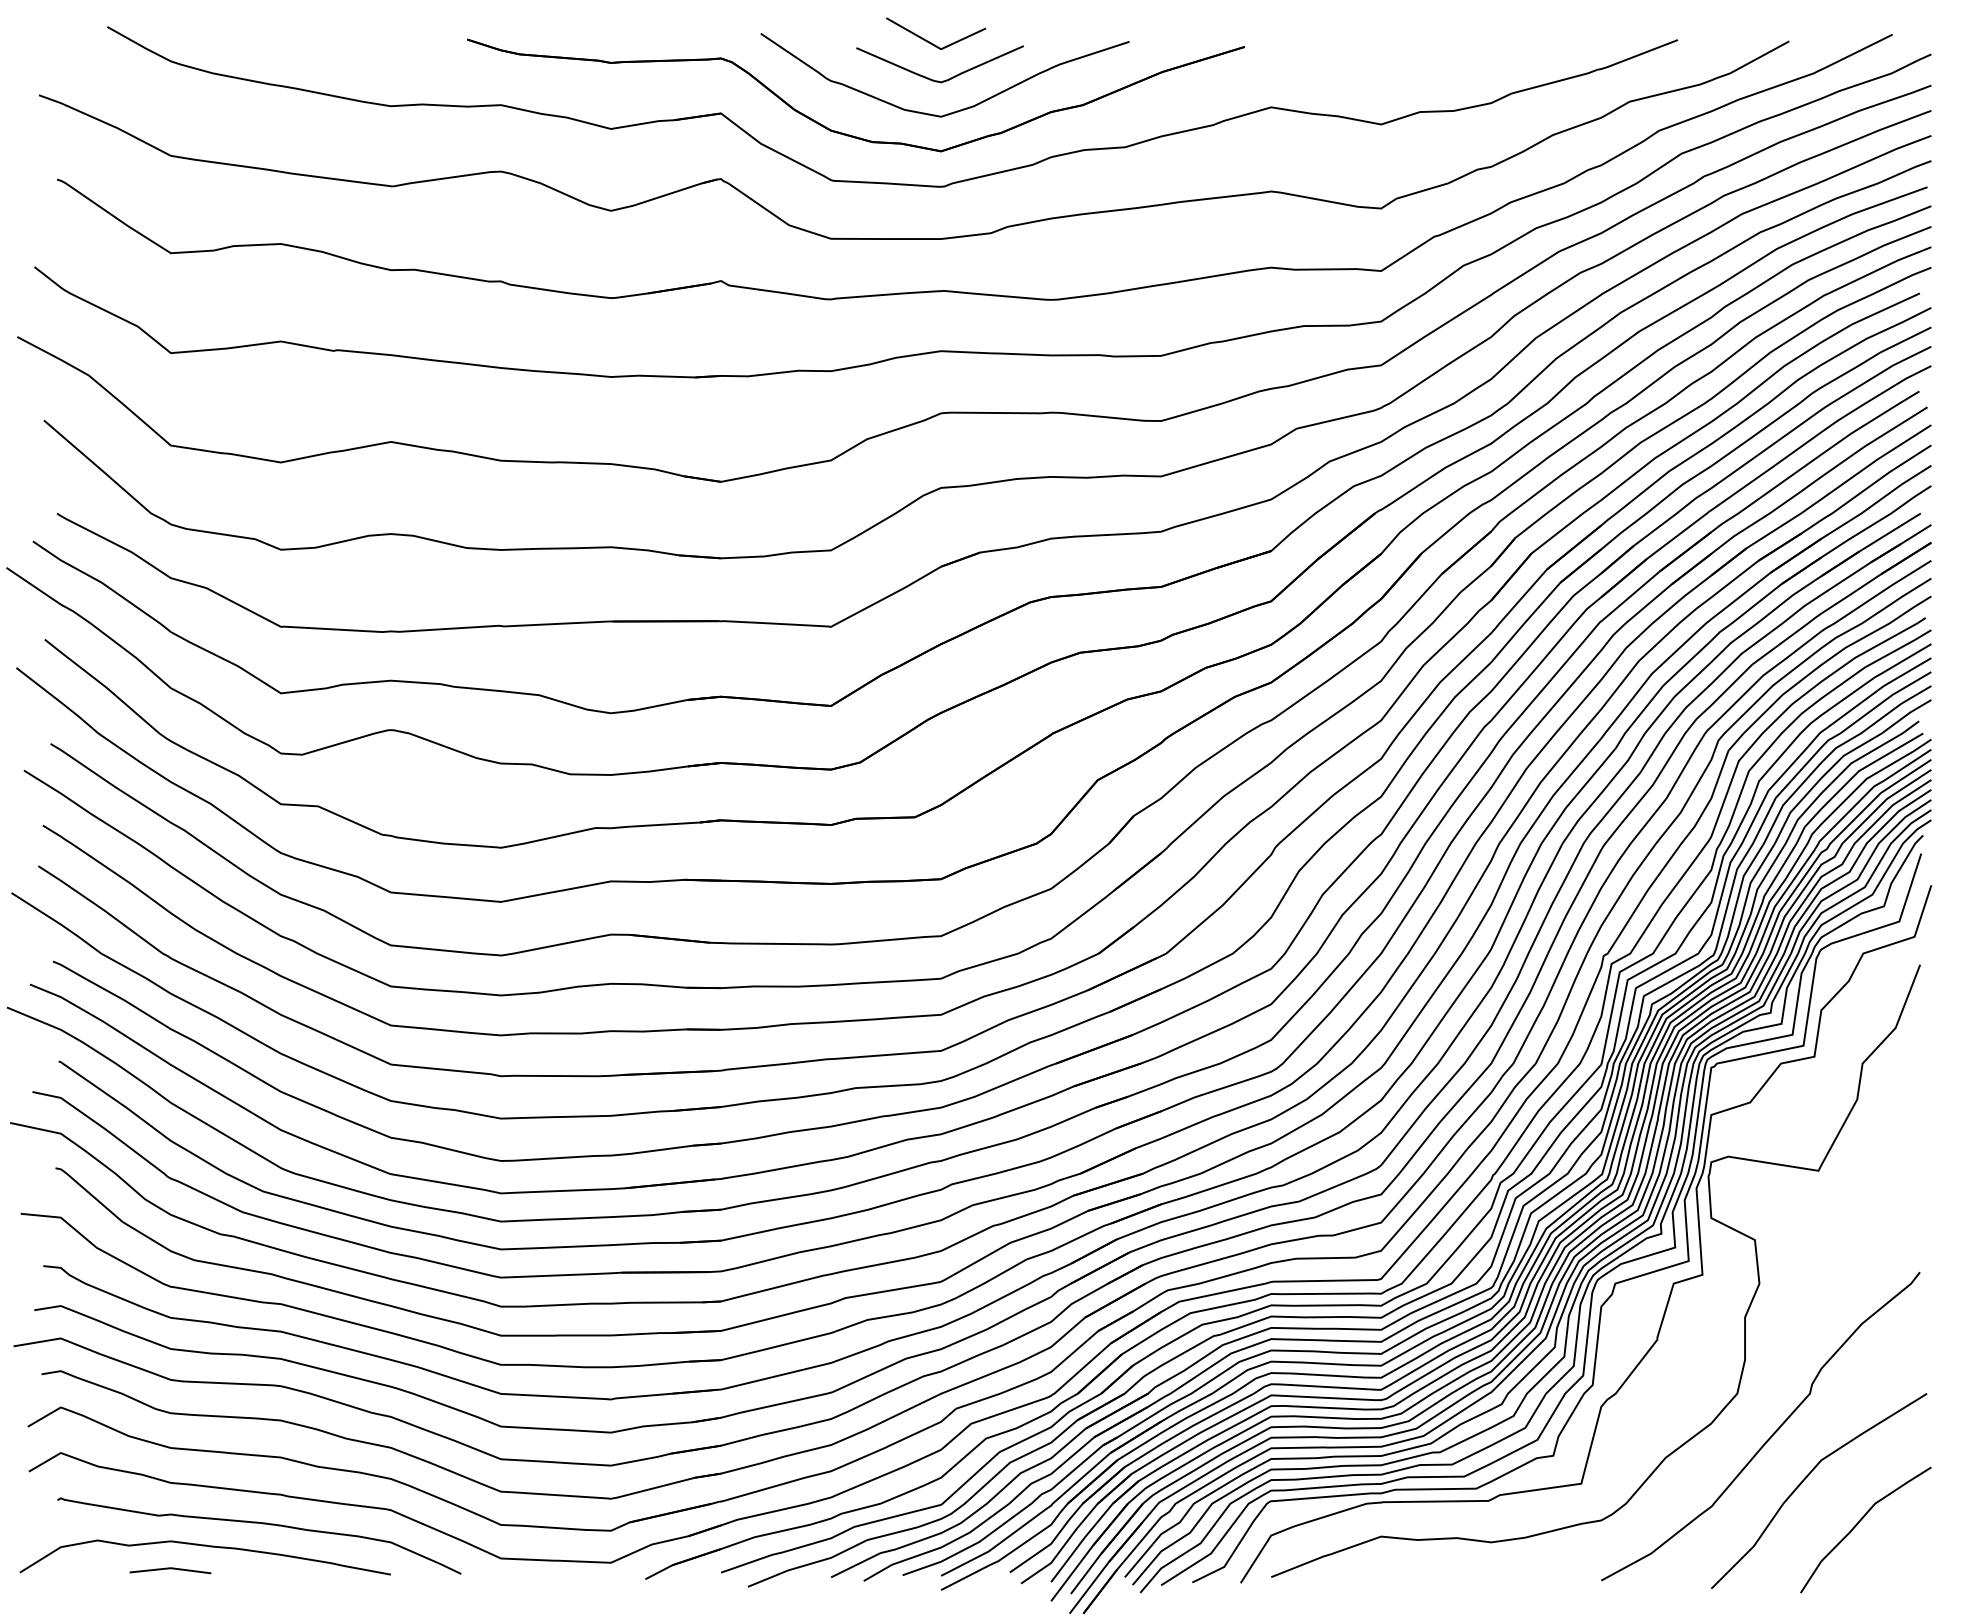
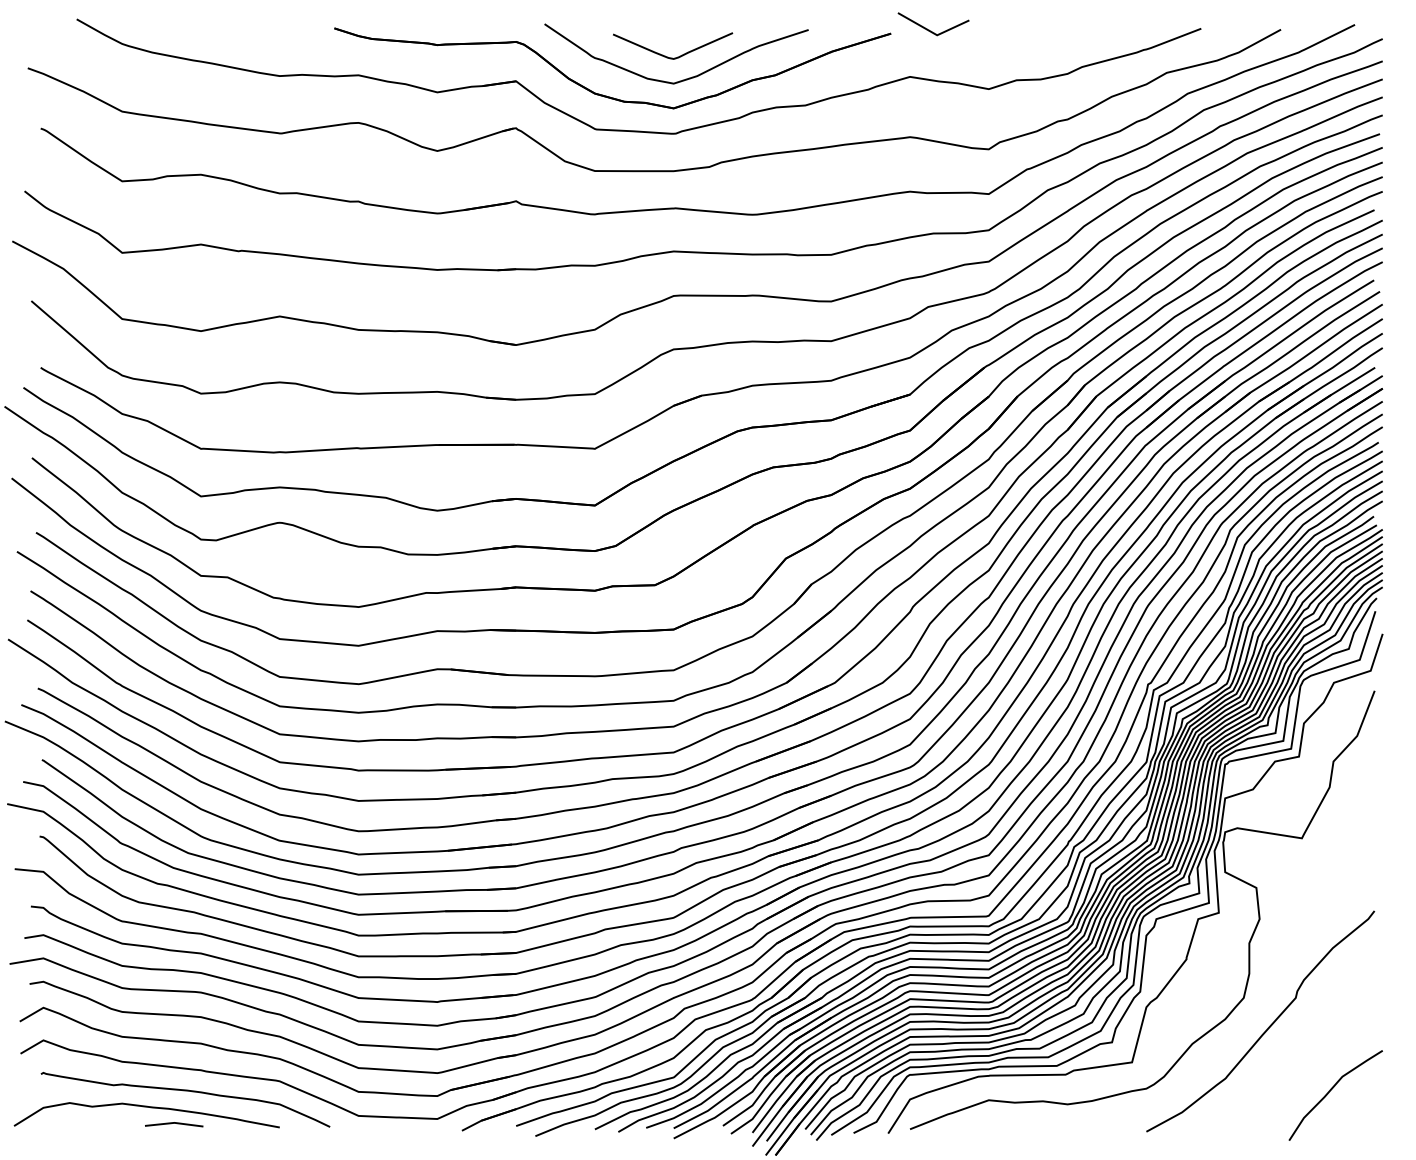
line: (931, 42) -> (930, 30), moved
curve: (1806, 1478) -> (1293, 1058), removed
line: (170, 1569) -> (174, 1123), moved

